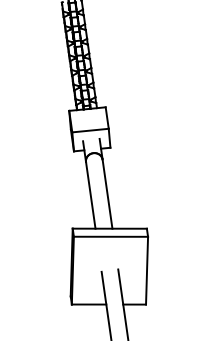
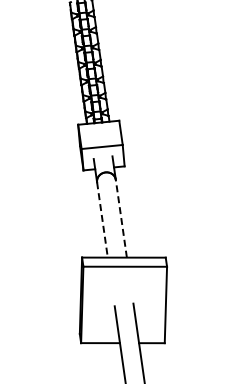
line: (107, 194) -> (121, 218), solid -> dashed
line: (90, 195) -> (102, 220), solid -> dashed

